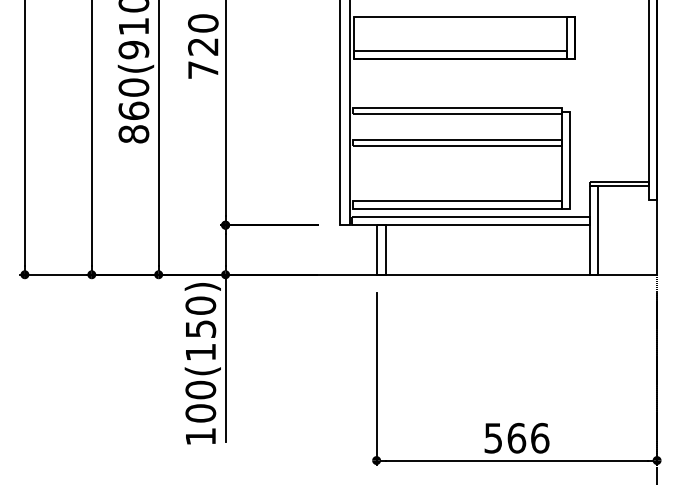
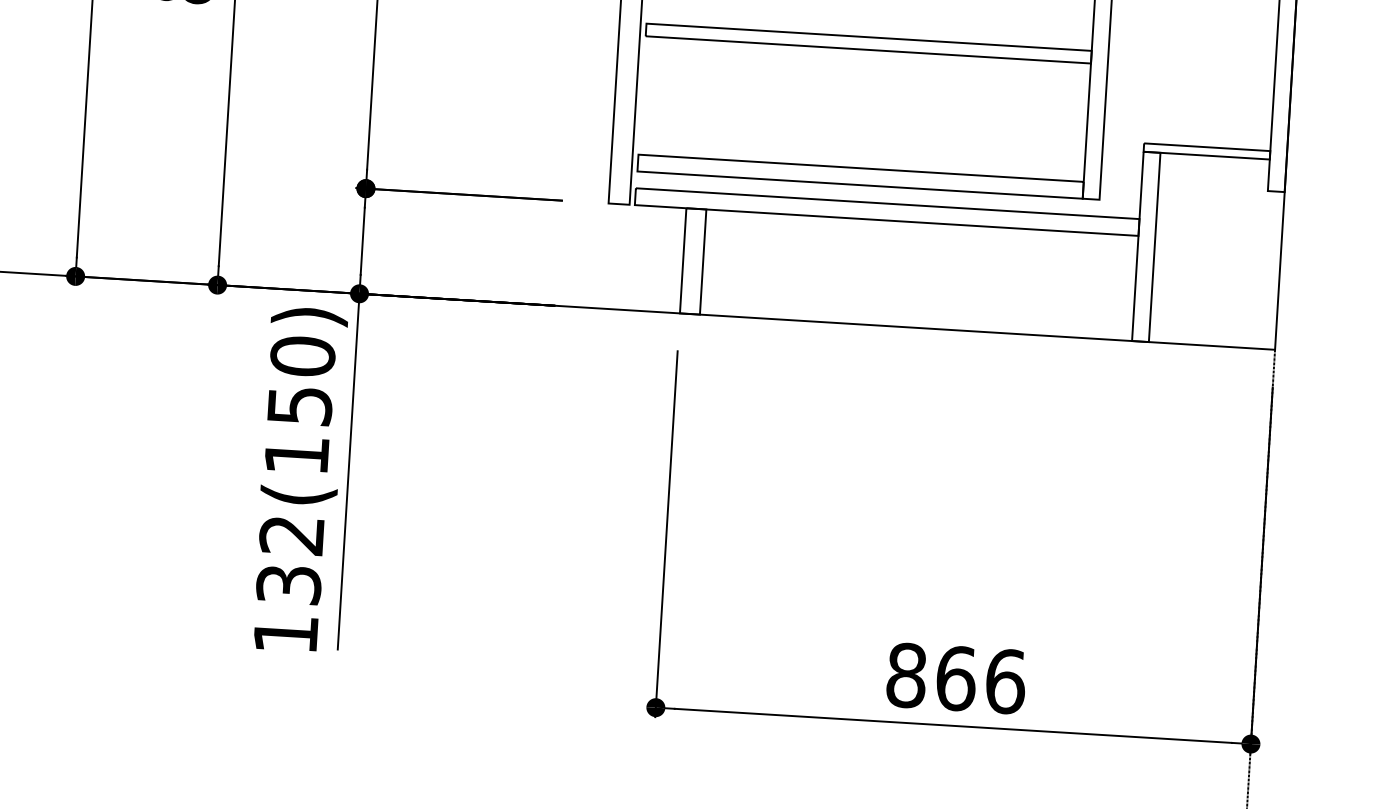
text: (200, 401) -> (289, 559), 100(150) -> 132(150)
text: (493, 437) -> (906, 673), 566 -> 866

